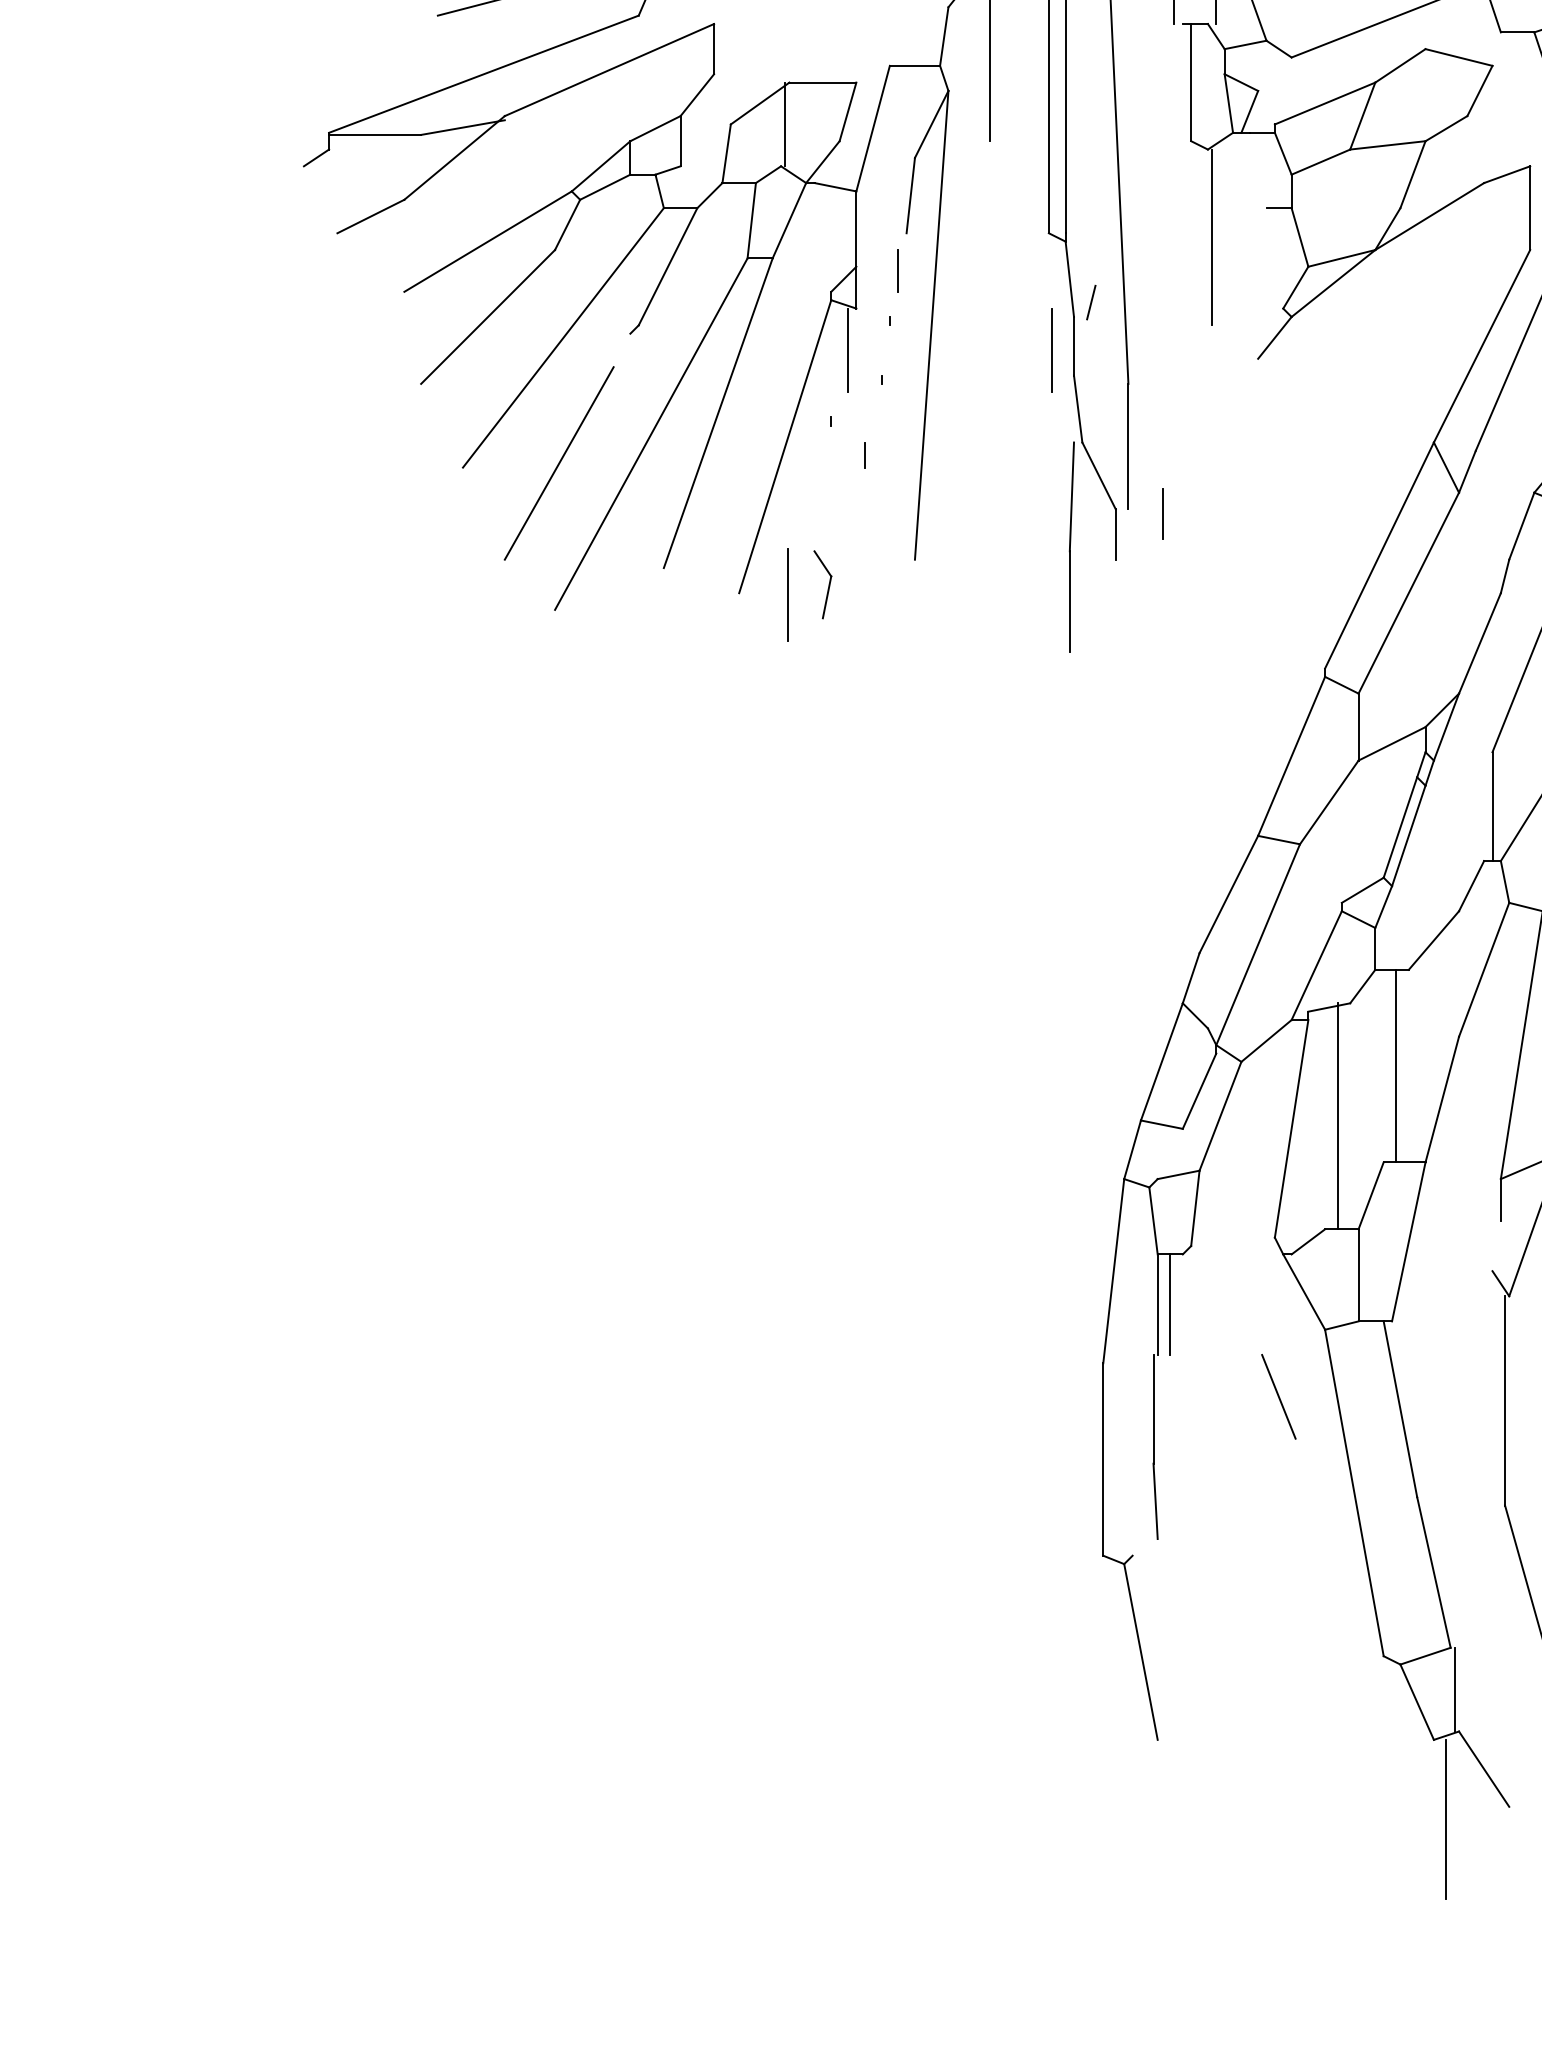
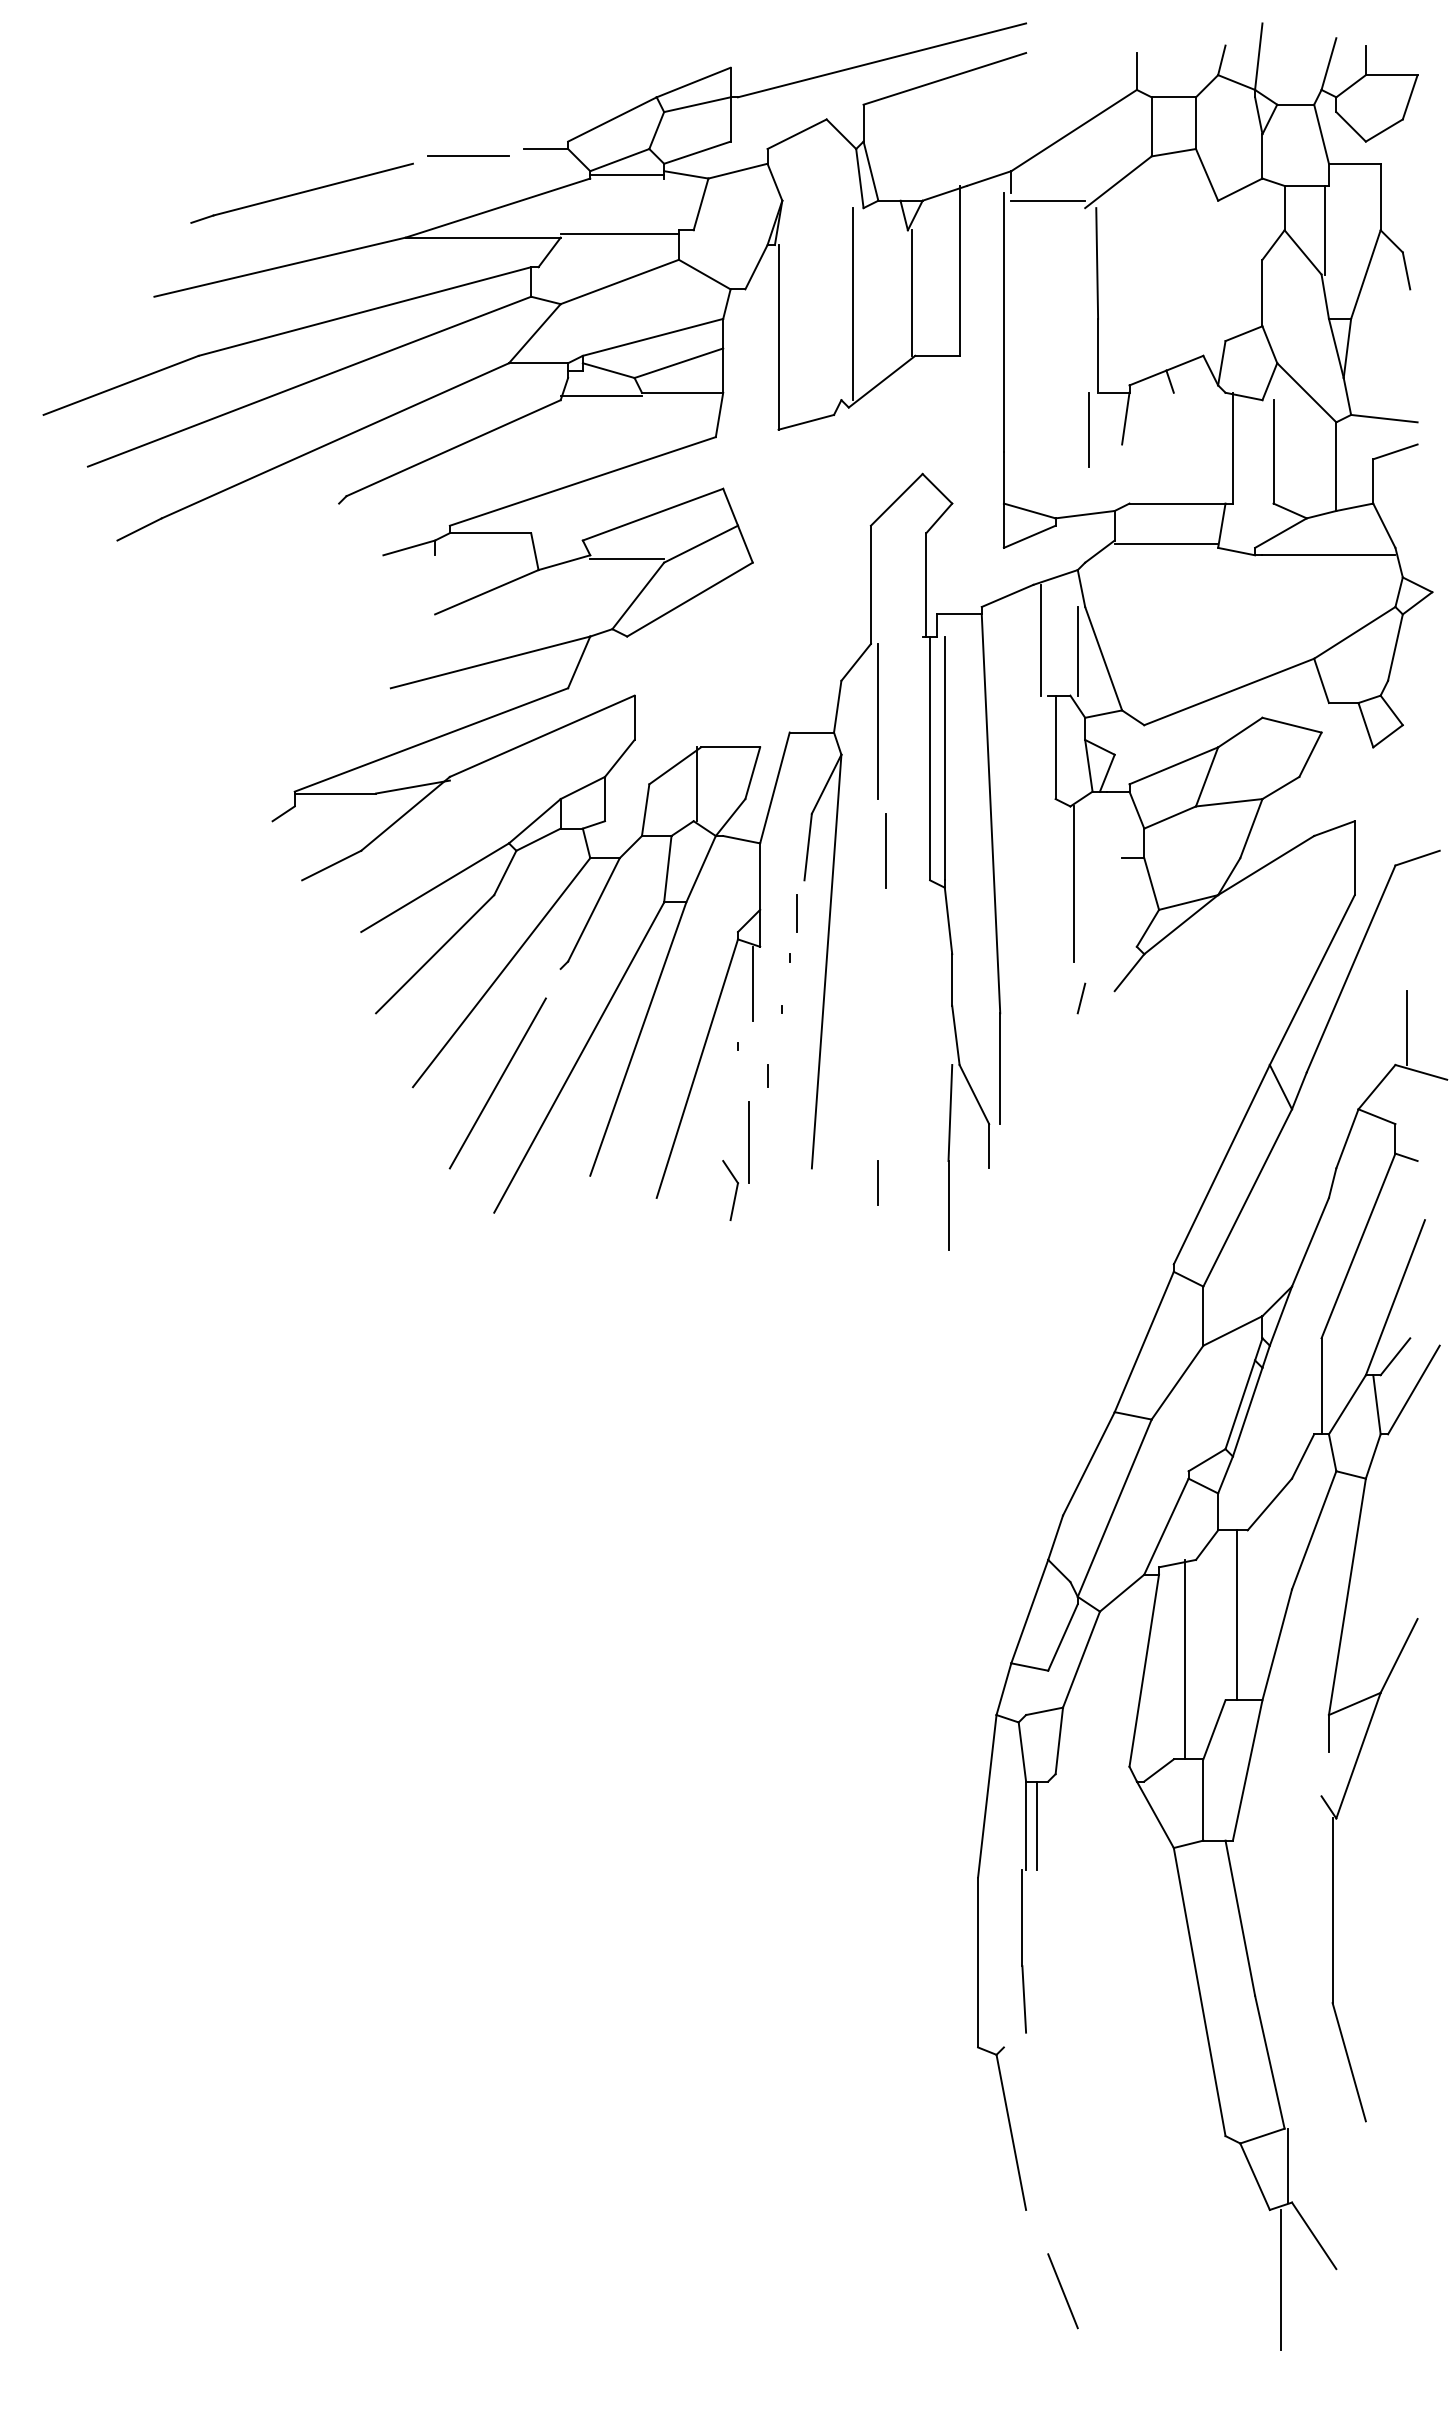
line: (1091, 302) -> (1081, 998), moved
line: (1051, 350) -> (885, 850), moved
line: (1161, 513) -> (877, 1182), moved
line: (787, 594) -> (748, 1142), moved
line: (1278, 1397) -> (1062, 2291), moved

